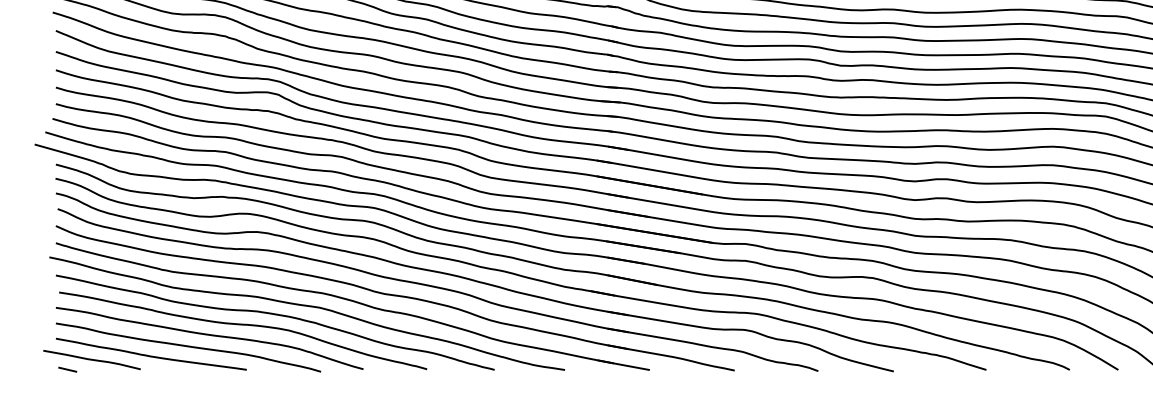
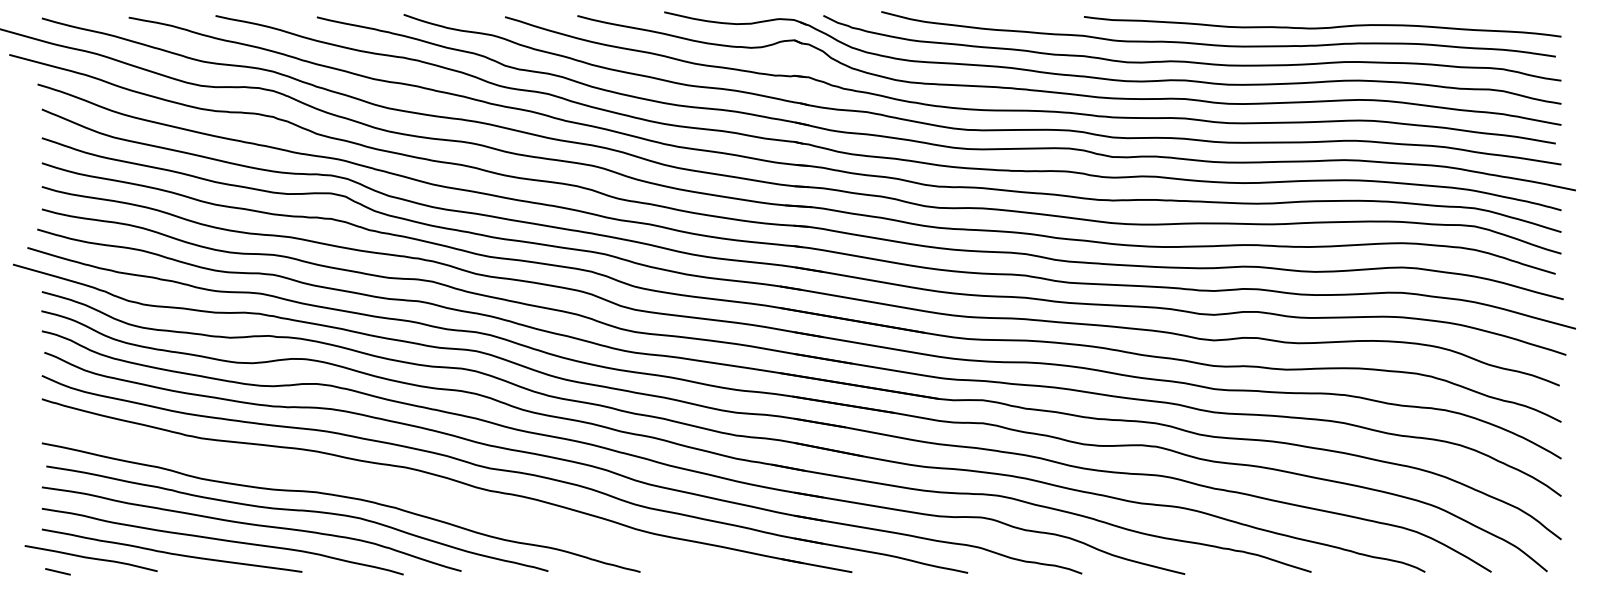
curve: (309, 307) -> (388, 486), removed

